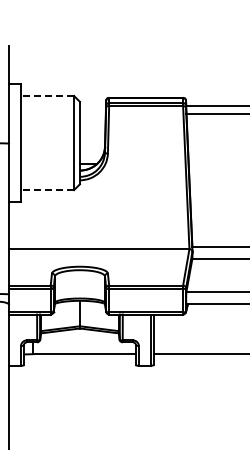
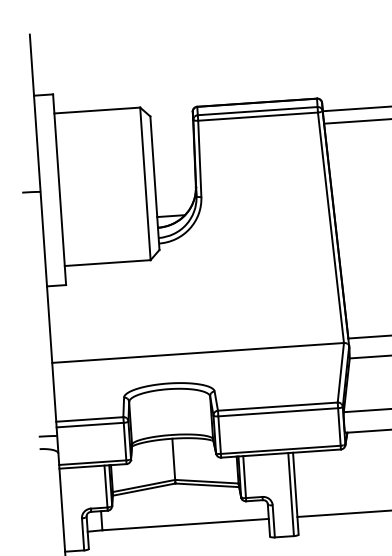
line: (47, 95) -> (97, 109), dashed -> solid
line: (47, 190) -> (107, 263), dashed -> solid

